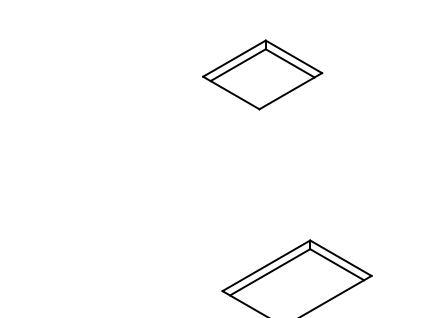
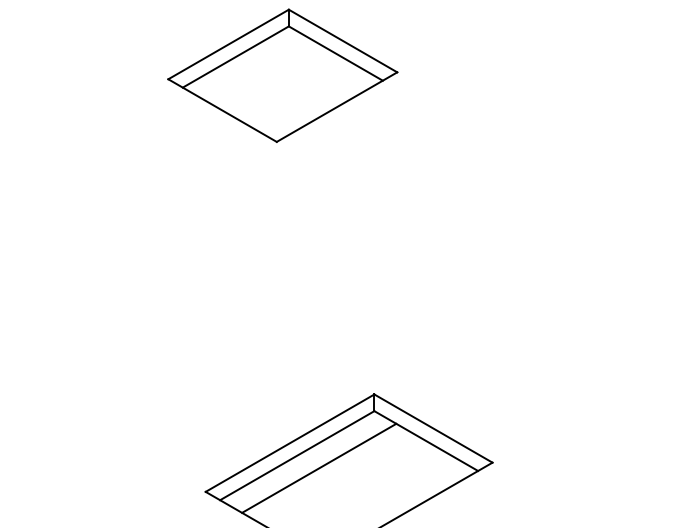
line: (281, 278) -> (319, 467), added

